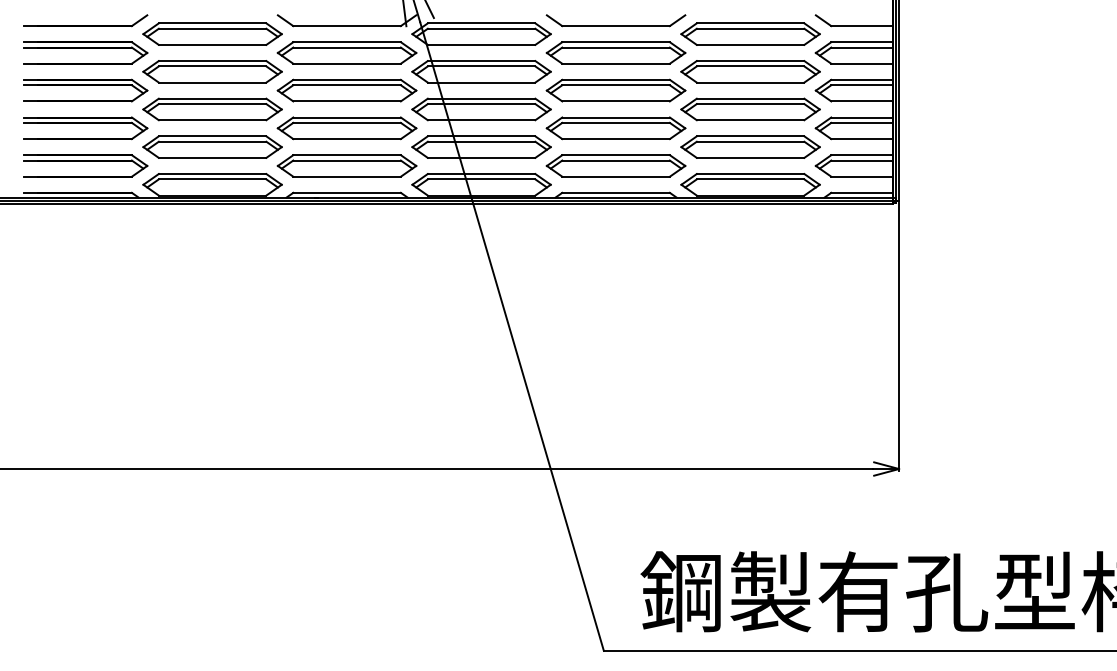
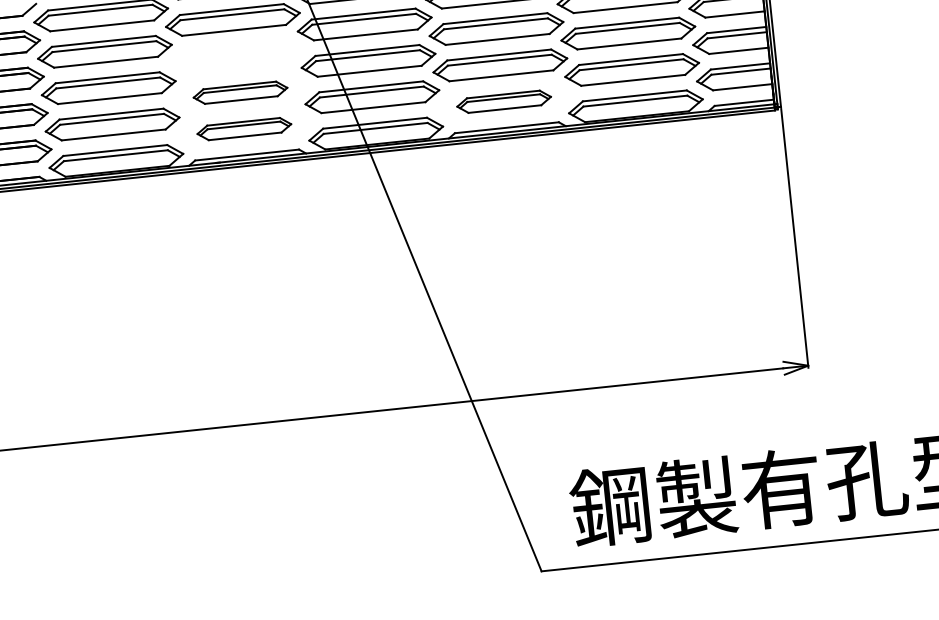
part: (346, 90) -> (236, 56), removed
part: (346, 128) -> (240, 92), size x0.7
part: (346, 165) -> (243, 128), size x0.7
part: (615, 165) -> (503, 101), size x0.7

